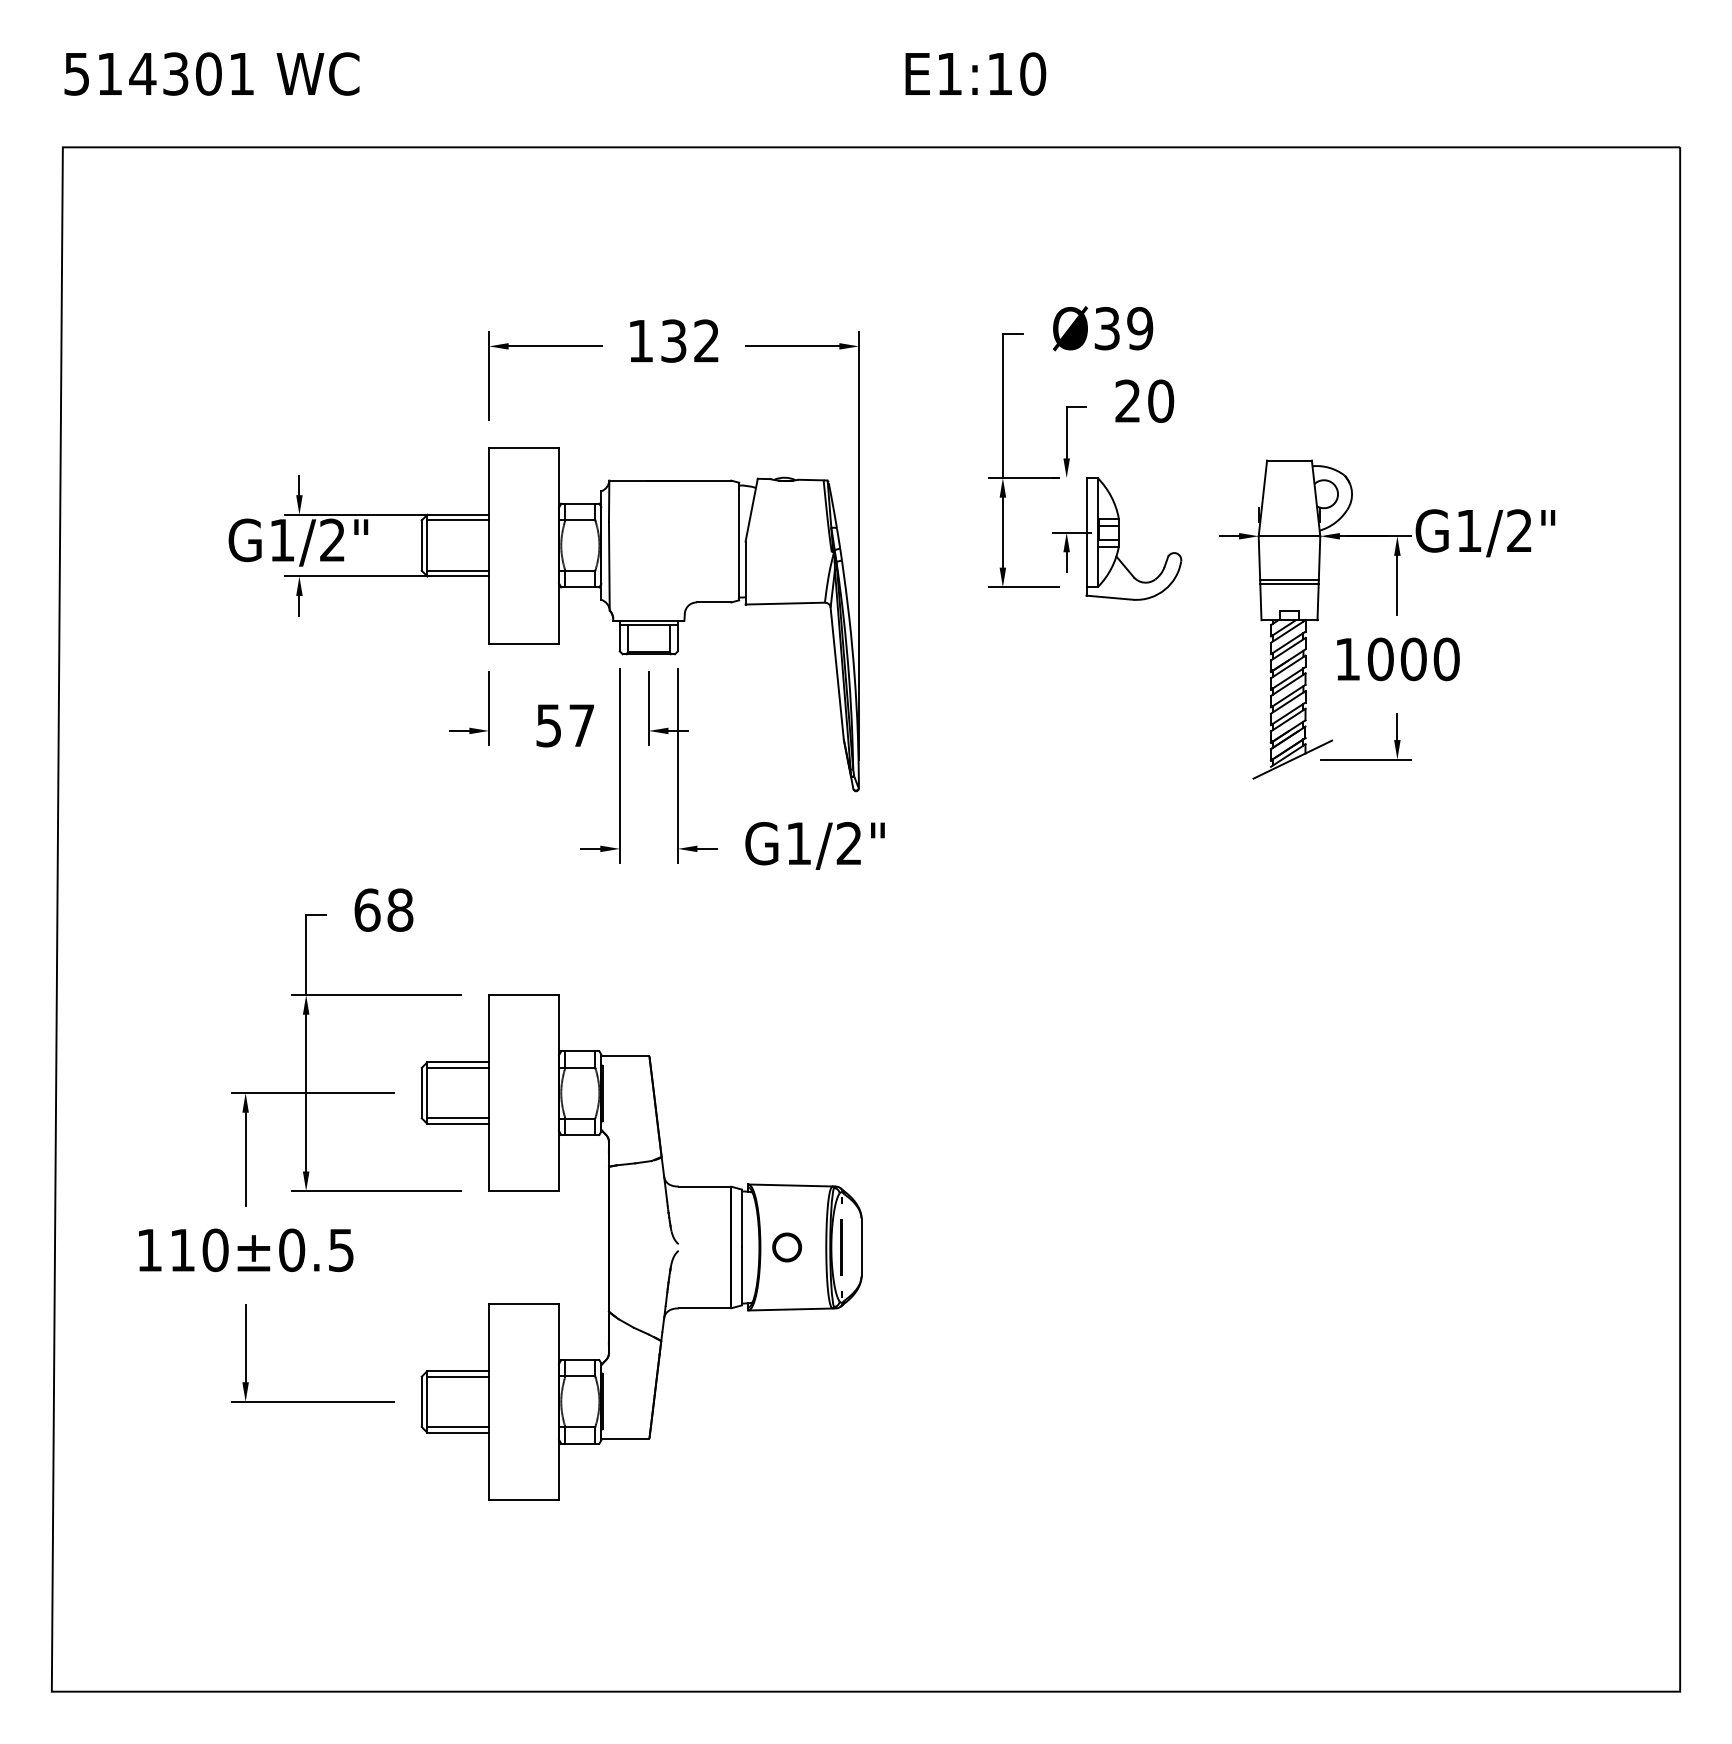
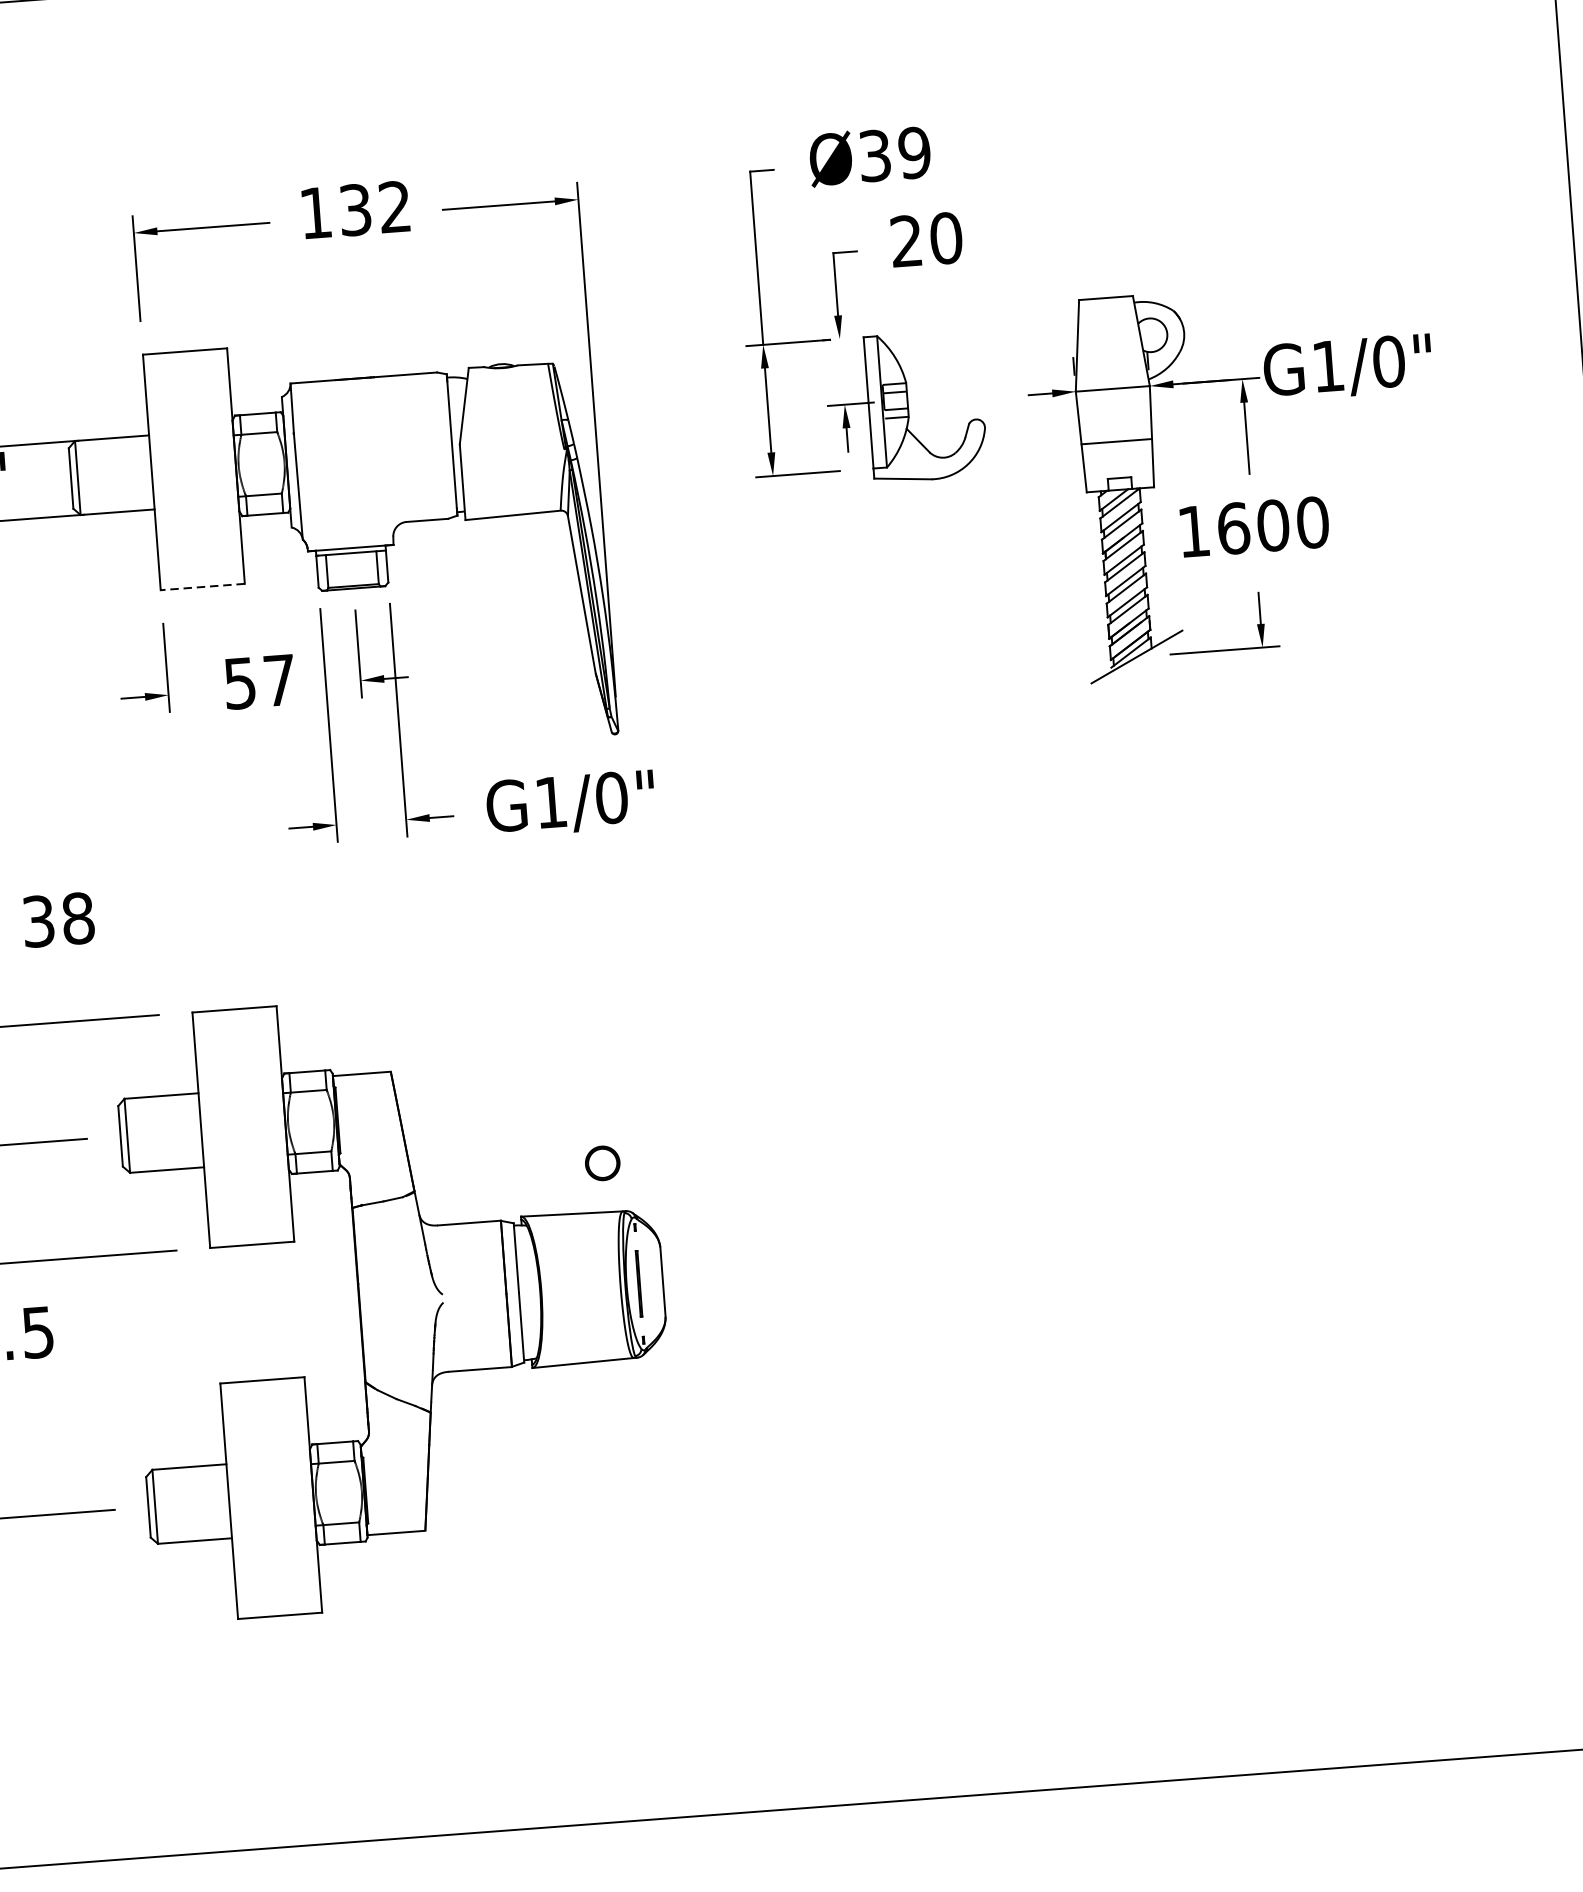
line: (457, 520) -> (111, 445), removed
text: (1519, 530) -> (1388, 361), G1/2" -> G1/0"
line: (457, 570) -> (116, 505), removed
line: (1289, 583) -> (1117, 445), removed
line: (523, 643) -> (202, 586), solid -> dashed
text: (1380, 658) -> (1233, 527), 1000 -> 1600
text: (849, 843) -> (611, 797), G1/2" -> G1/0"
text: (367, 909) -> (38, 920), 68 -> 38
line: (457, 1067) -> (161, 1102), removed
line: (457, 1118) -> (165, 1163), removed
part: (786, 1247) -> (601, 1163), moved
line: (457, 1376) -> (189, 1473), removed
line: (457, 1427) -> (193, 1534), removed

